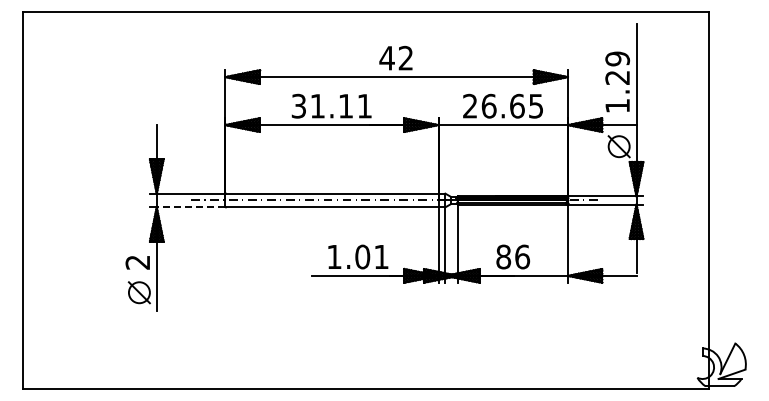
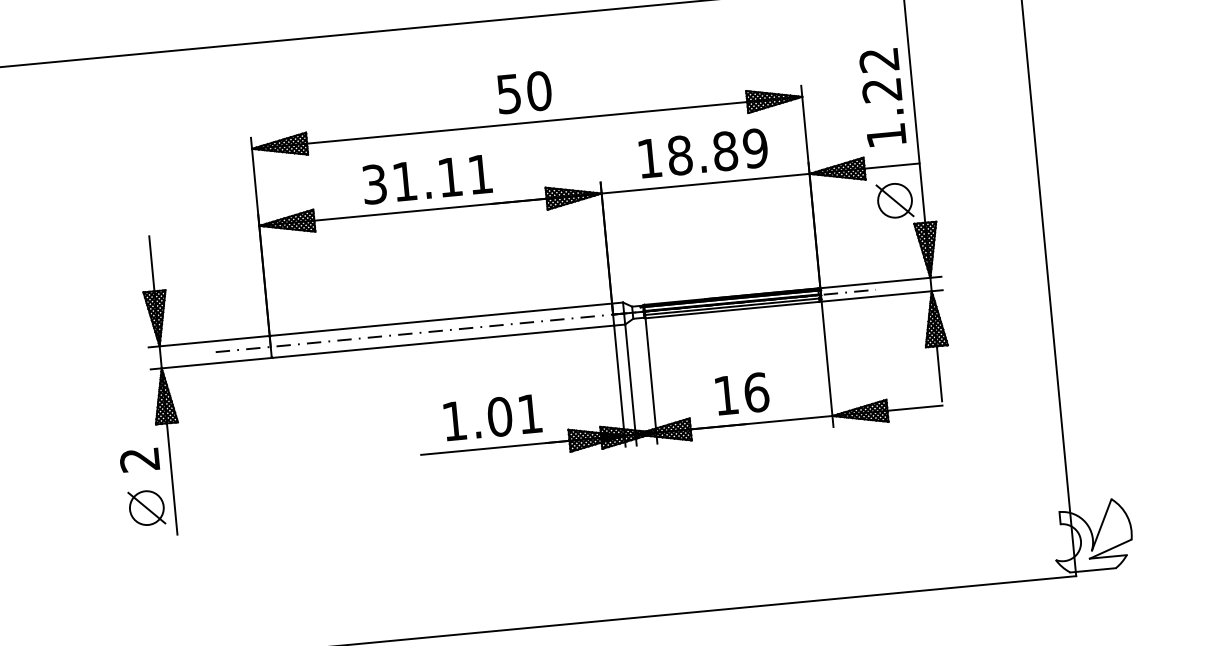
text: (396, 57) -> (523, 91), 42 -> 50
text: (617, 58) -> (878, 59), 1.29 -> 1.22
text: (503, 105) -> (703, 152), 26.65 -> 18.89
line: (190, 207) -> (215, 363), dashed -> solid
text: (503, 256) -> (725, 394), 86 -> 16

